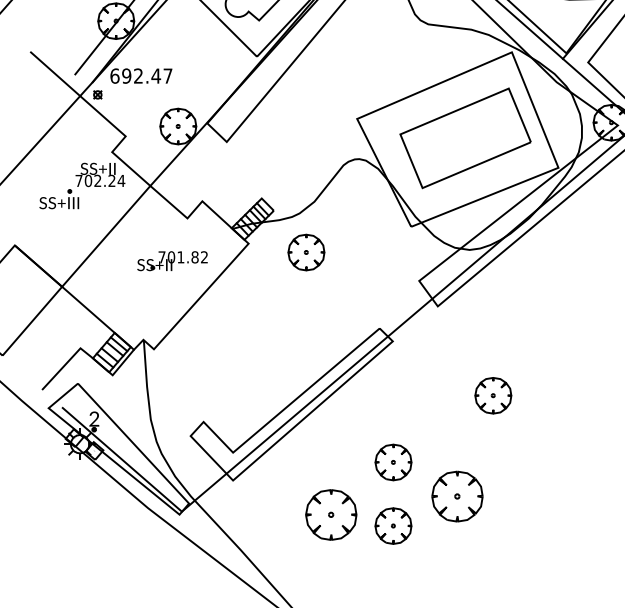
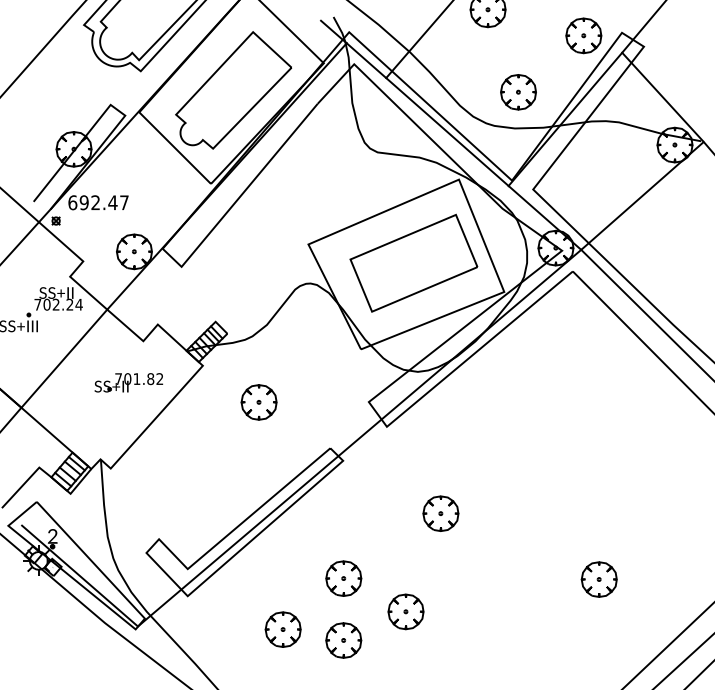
part: (305, 252) -> (258, 402), moved
part: (456, 496) -> (405, 611), size x0.71
part: (330, 514) -> (282, 629), size x0.71

